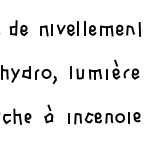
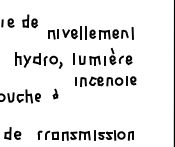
part: (89, 28) -> (90, 32), moved
part: (48, 113) -> (55, 93), size x0.6
part: (104, 118) -> (105, 81), moved

